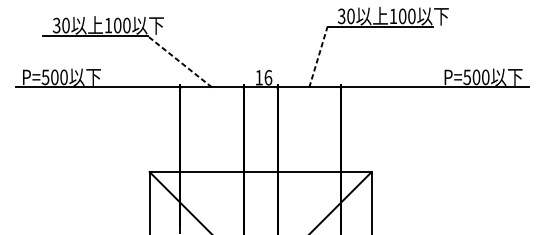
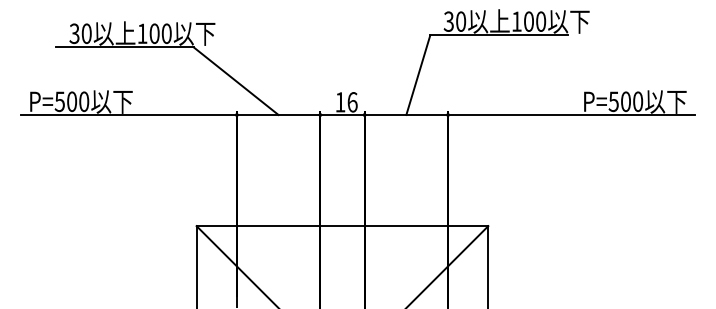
line: (318, 57) -> (418, 75), dashed -> solid
line: (179, 61) -> (235, 80), dashed -> solid

